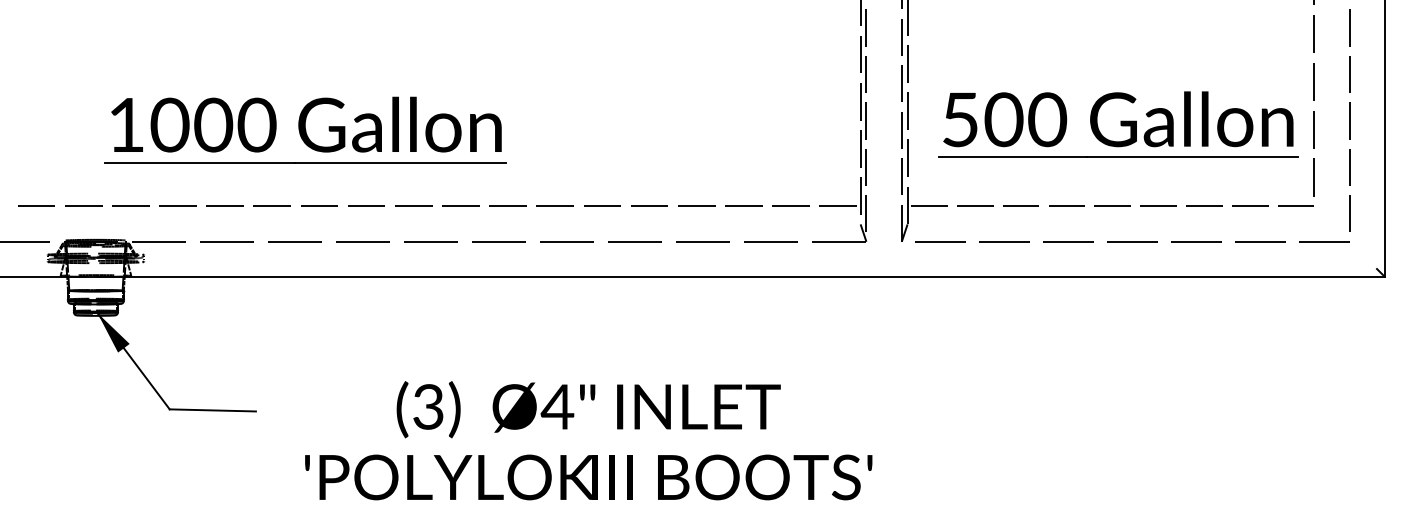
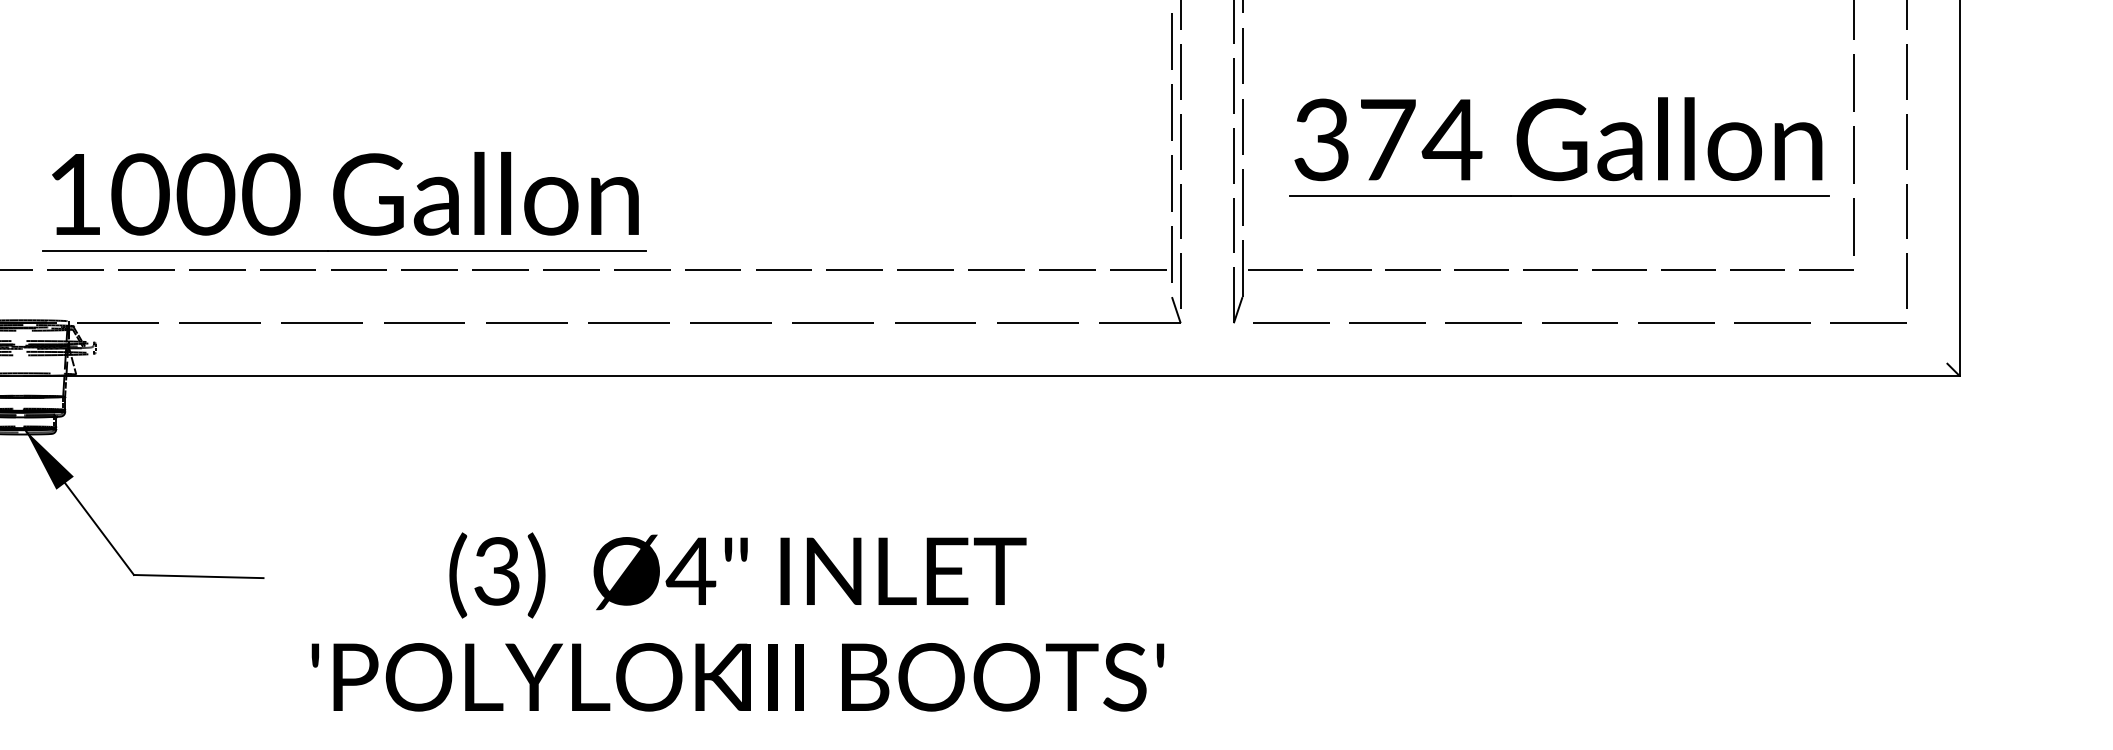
text: (1004, 119) -> (1388, 139), 500 -> 374
part: (305, 129) -> (343, 201), moved
text: (588, 440) -> (737, 621), moved

